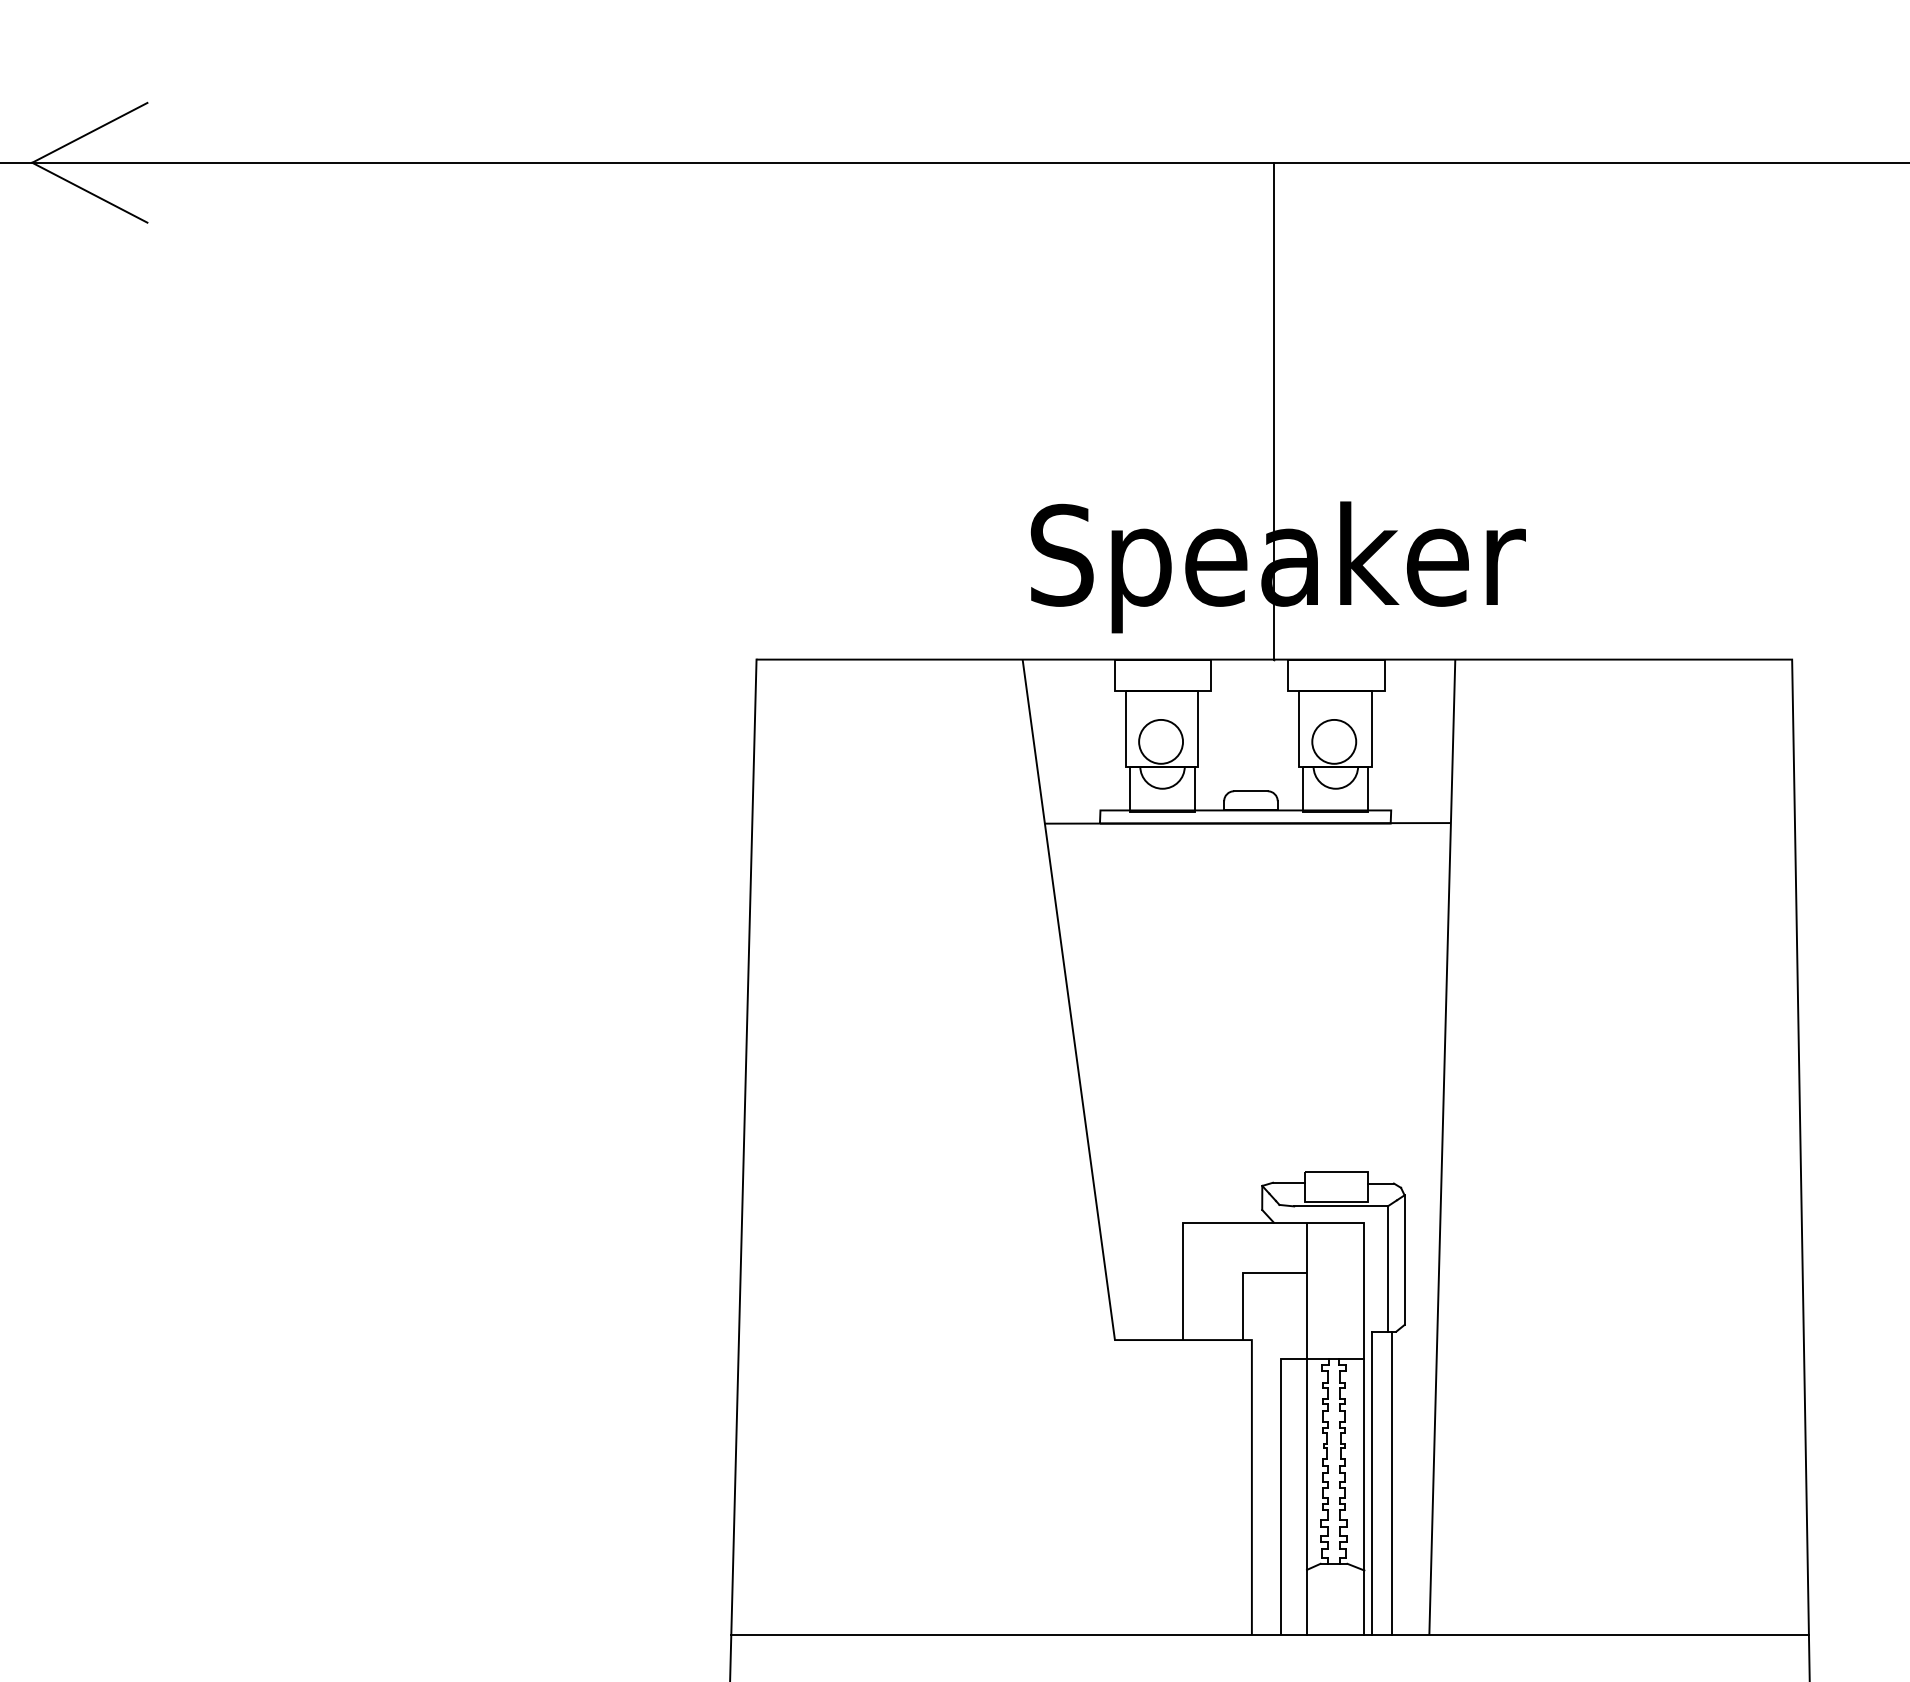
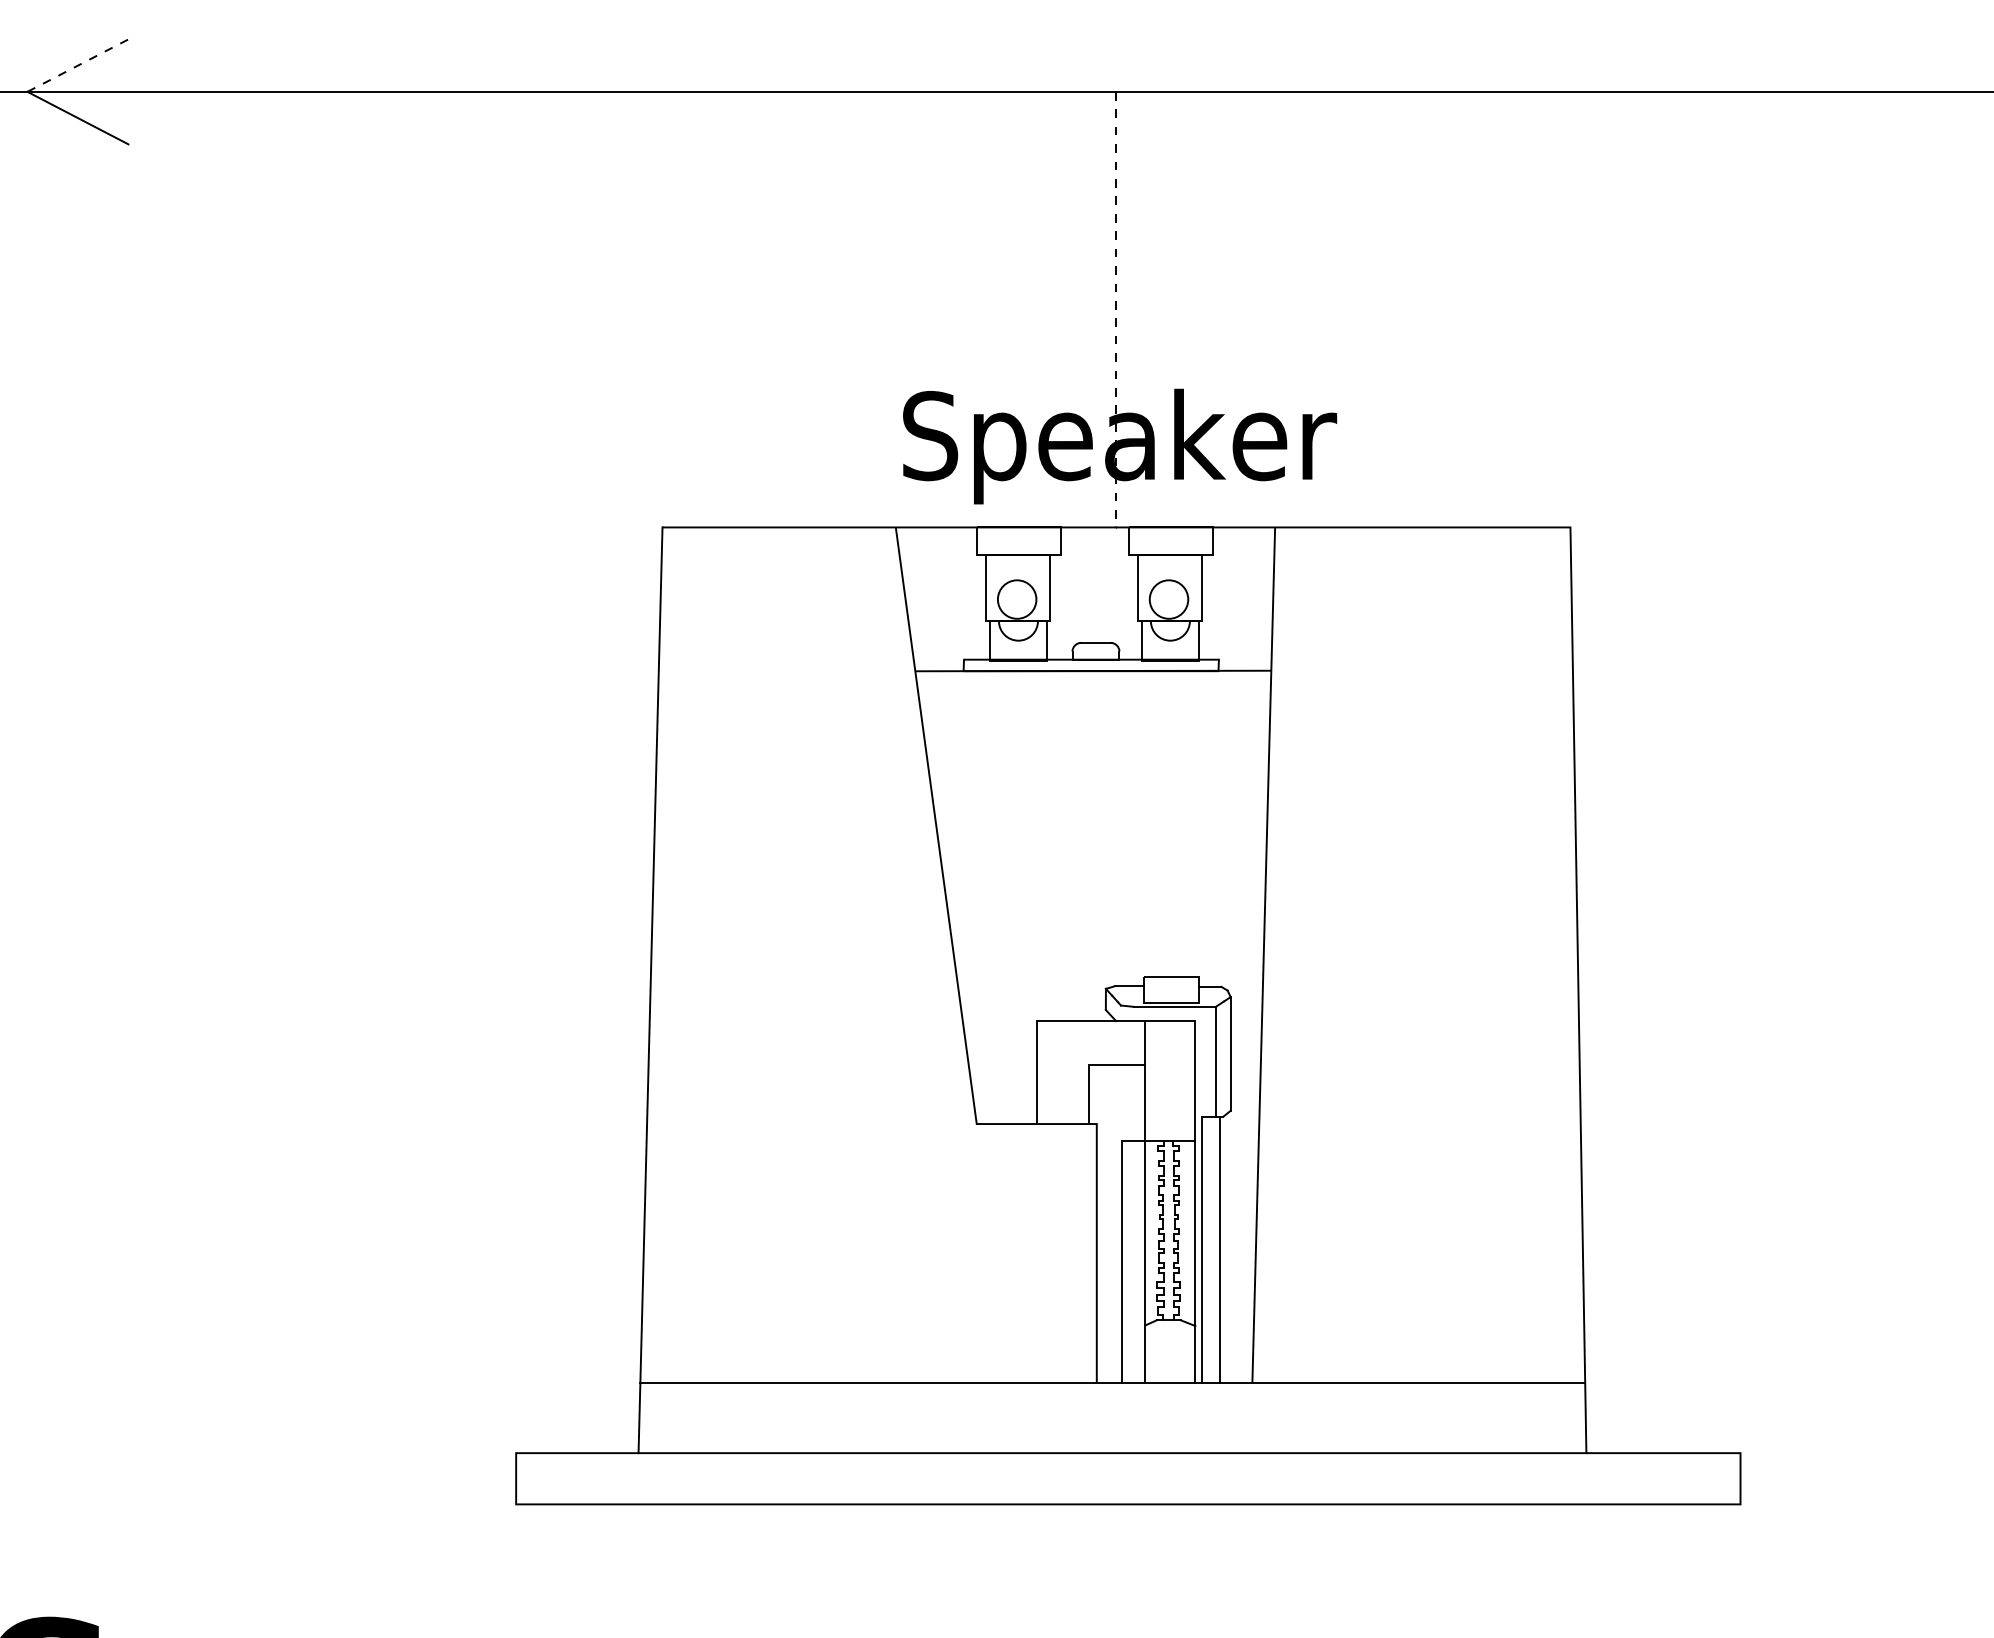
line: (90, 132) -> (78, 65), solid -> dashed
line: (1274, 411) -> (1116, 309), solid -> dashed

